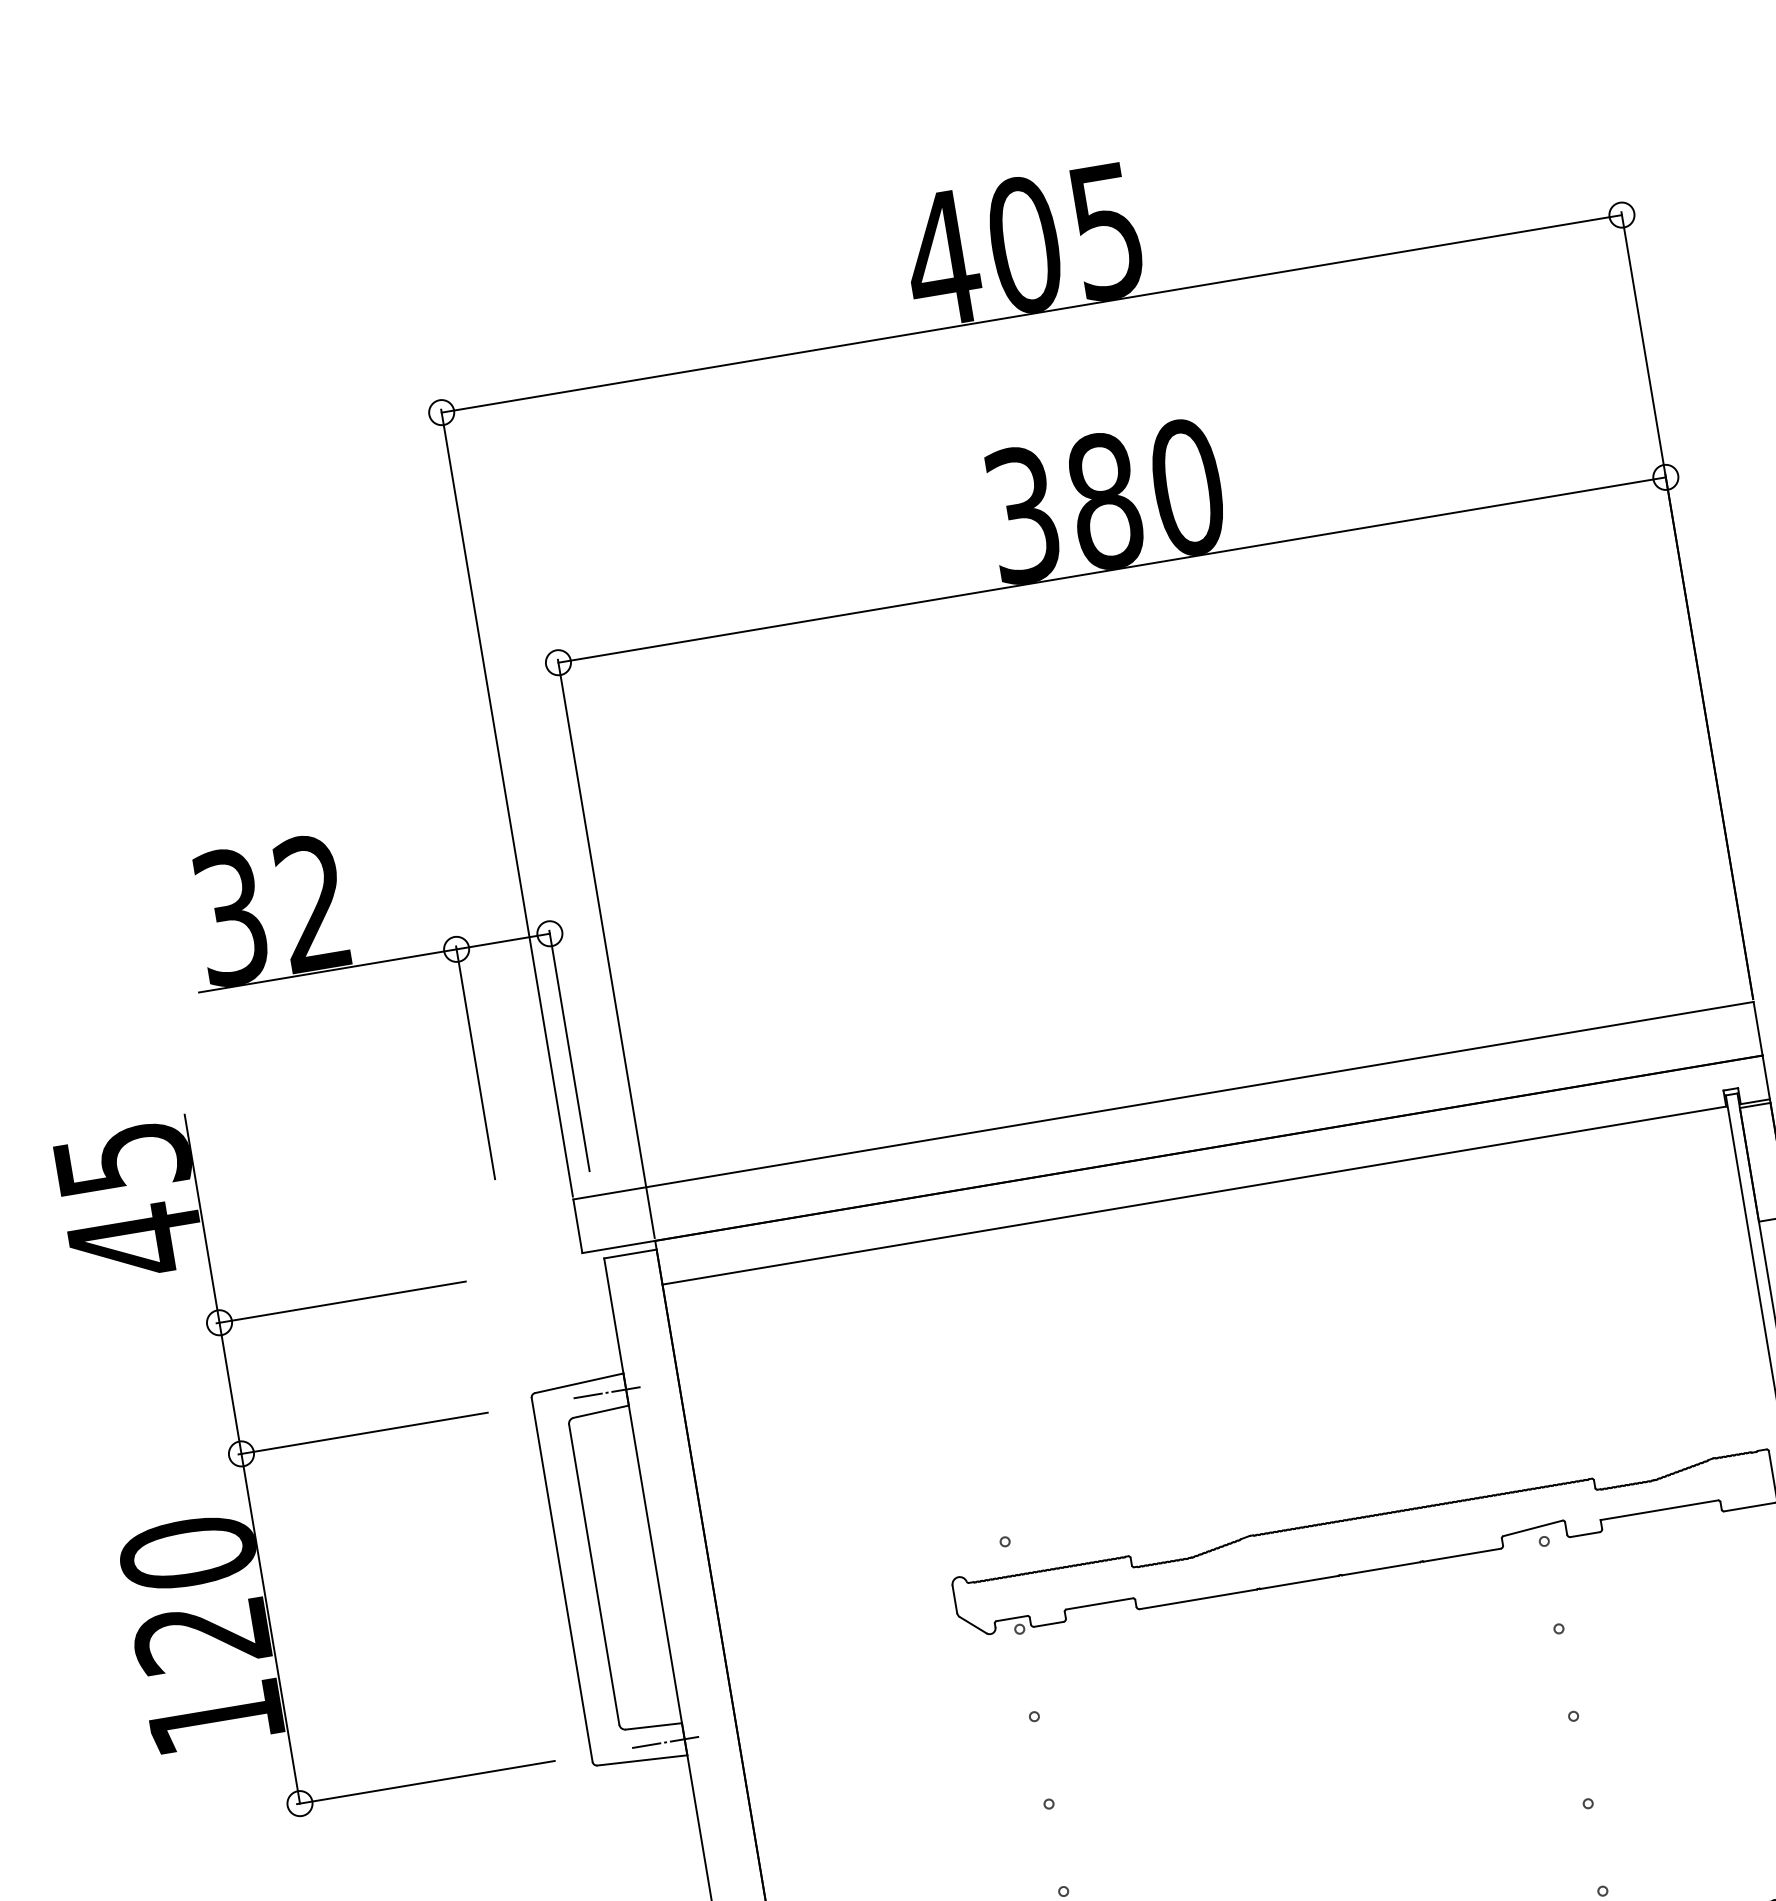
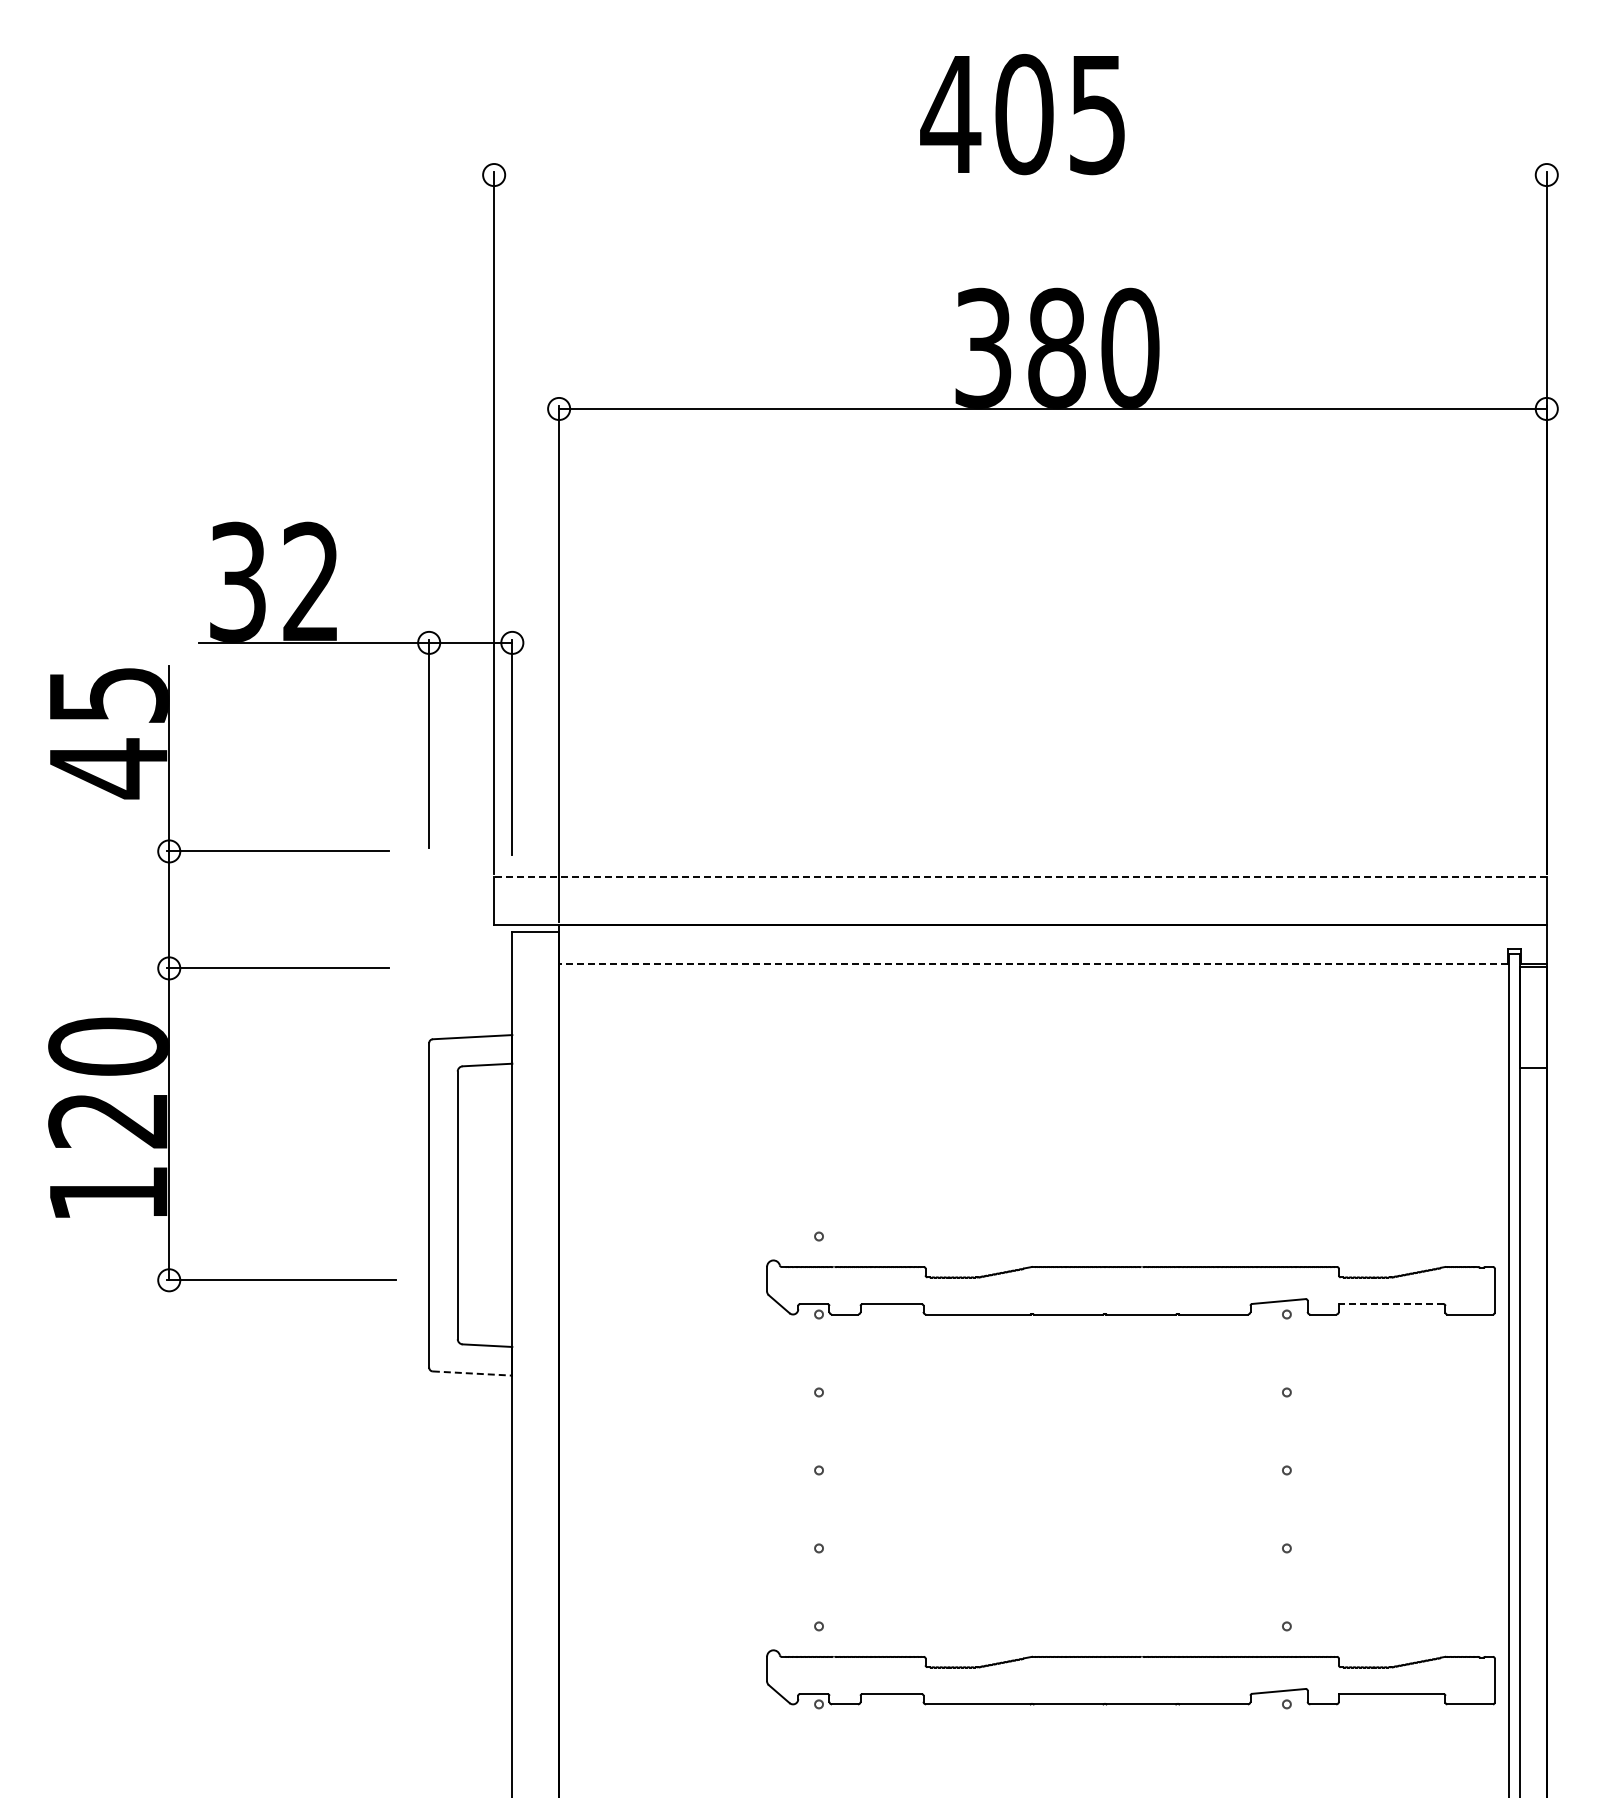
line: (1031, 314) -> (1020, 175), removed
line: (1162, 1100) -> (1019, 876), solid -> dashed
line: (1193, 1195) -> (1032, 963), solid -> dashed
line: (607, 1392) -> (495, 1049), removed
part: (301, 1444) -> (222, 968), moved
line: (1658, 1510) -> (1390, 1304), solid -> dashed
line: (665, 1742) -> (495, 1361), removed
line: (642, 1760) -> (472, 1373), solid -> dashed

